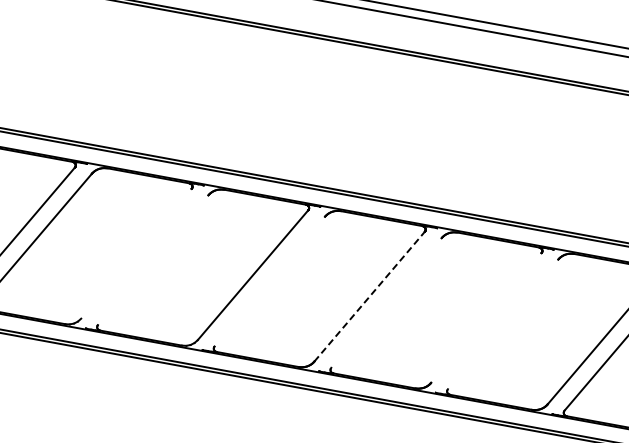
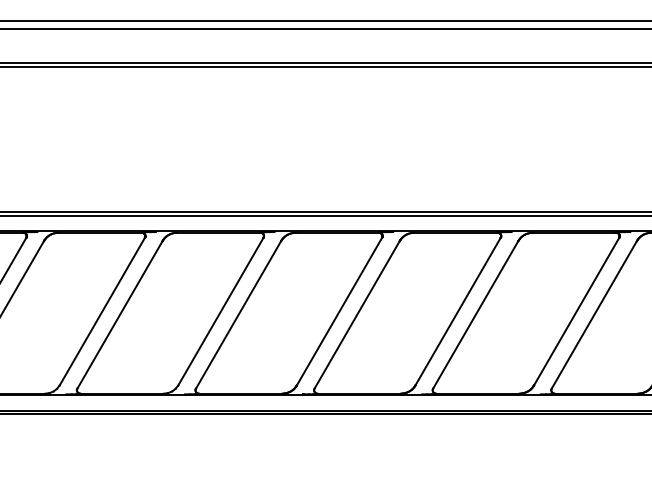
line: (136, 253) -> (102, 311), added
line: (152, 259) -> (119, 314), added
line: (269, 281) -> (238, 314), added
line: (369, 296) -> (339, 311), dashed -> solid
line: (385, 302) -> (356, 314), added
line: (485, 317) -> (457, 311), added
line: (502, 324) -> (475, 314), added

